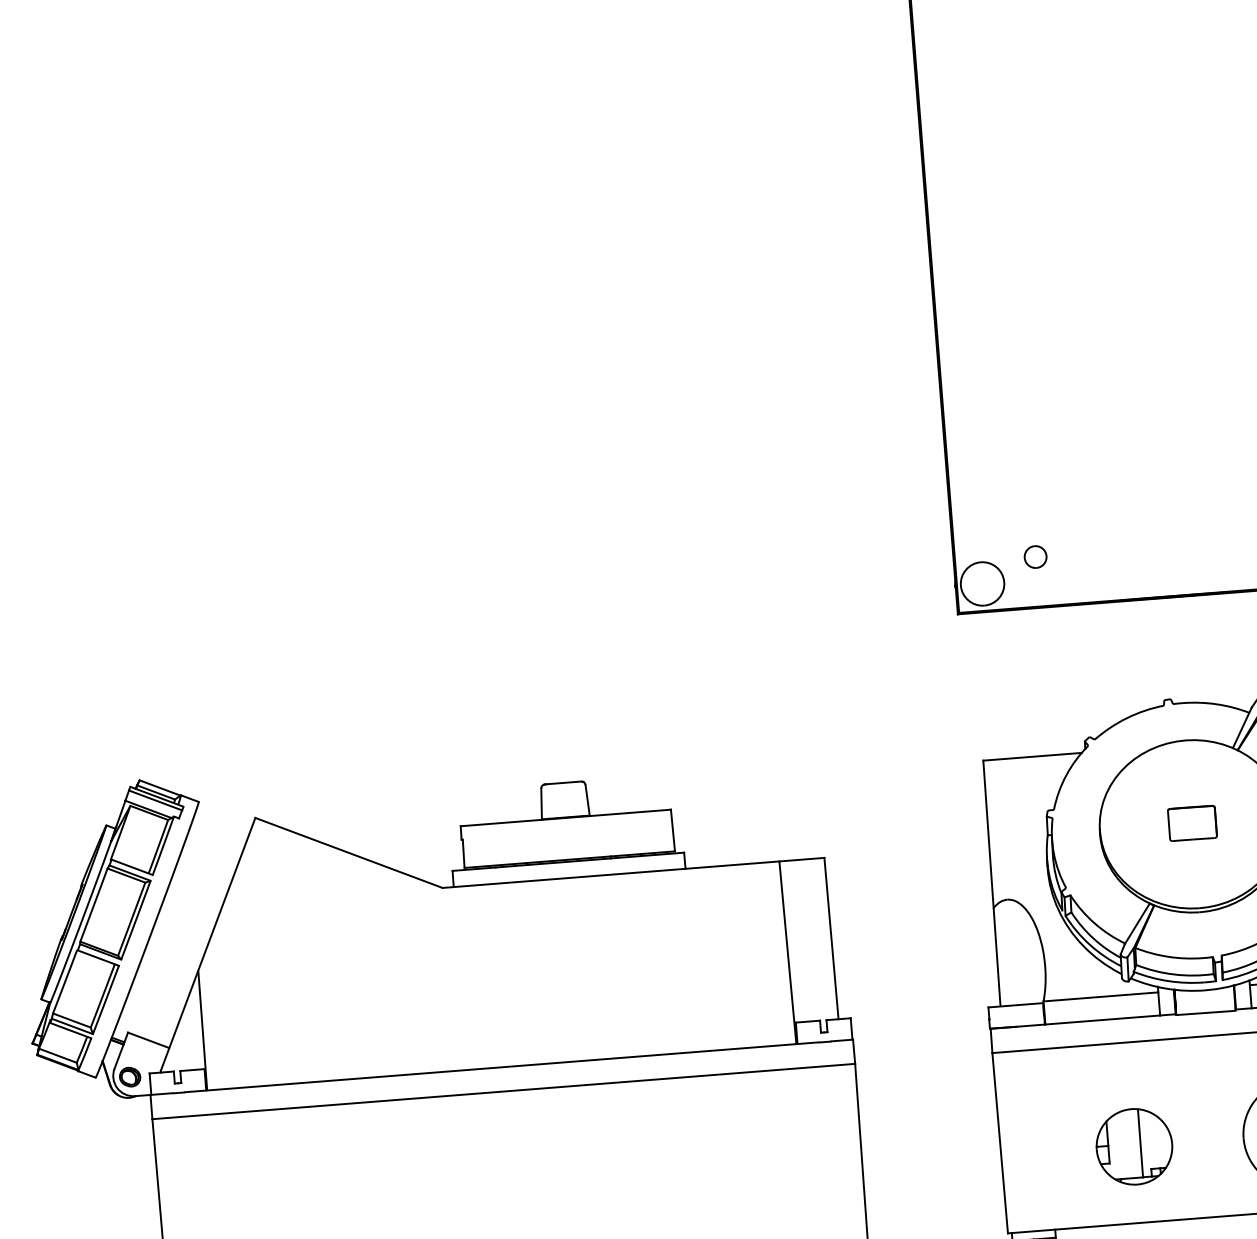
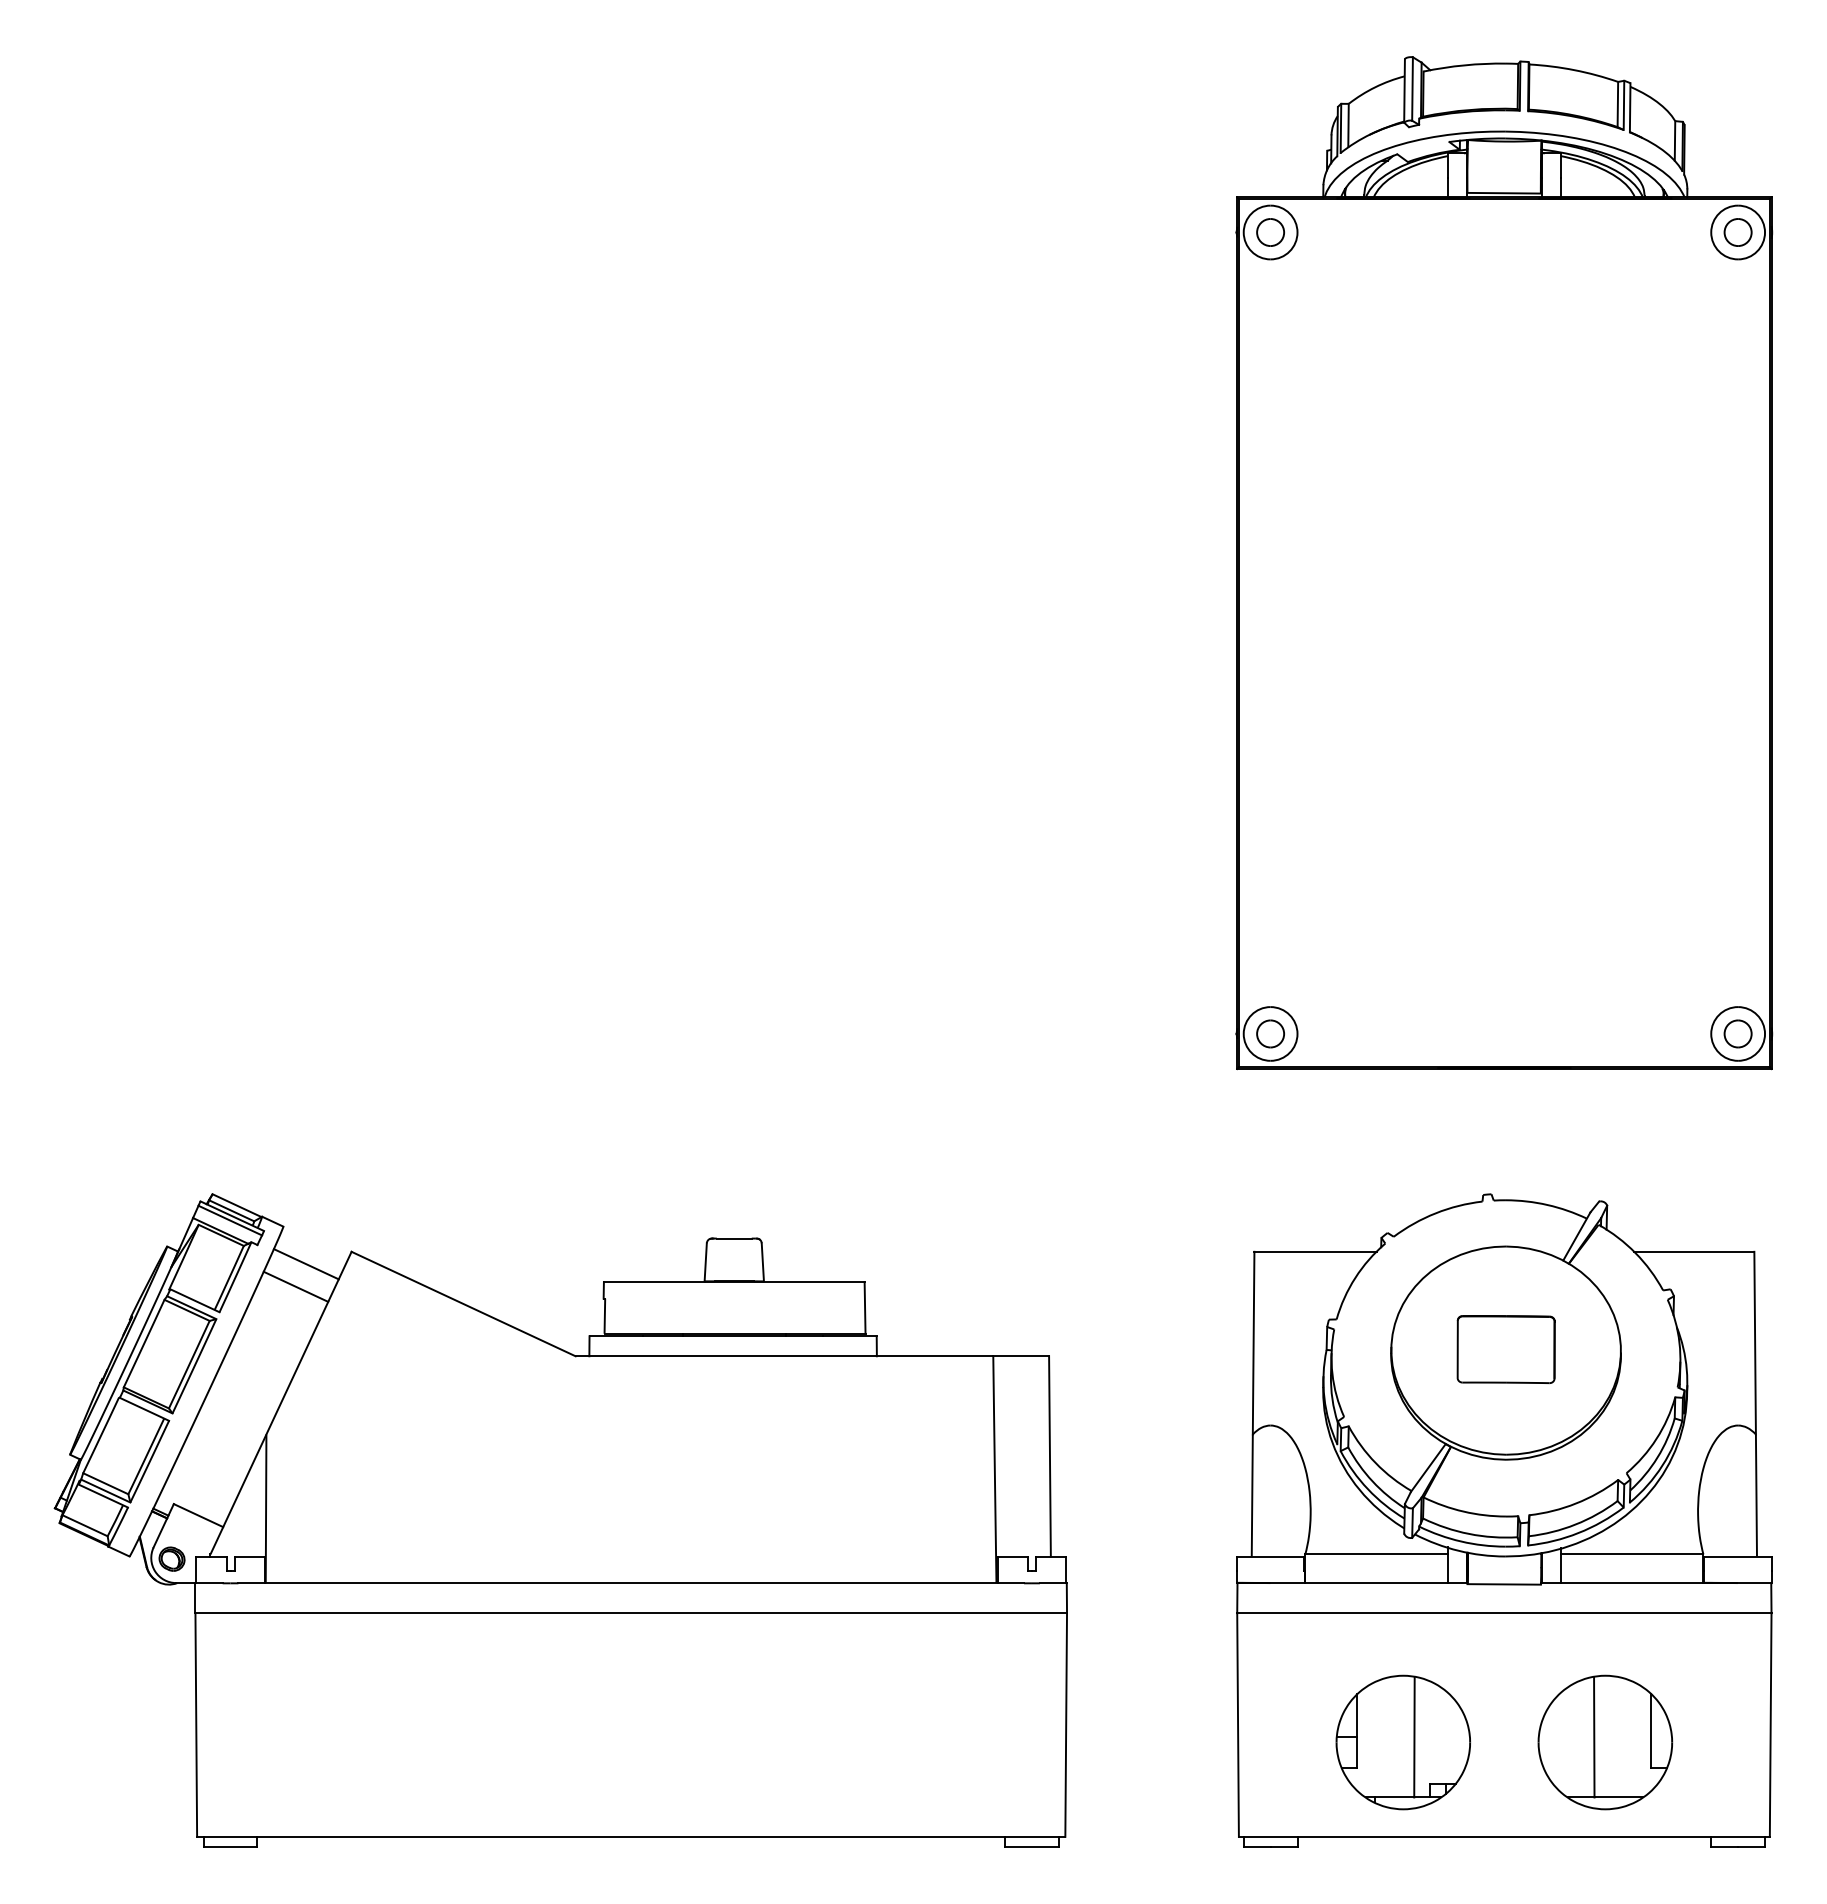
part: (1035, 556) -> (1270, 1033), moved
part: (1191, 823) -> (1505, 1349), size x1.67
line: (219, 831) -> (305, 1264), added
line: (212, 849) -> (295, 1286), added
part: (1133, 1146) -> (1402, 1742), size x1.43

